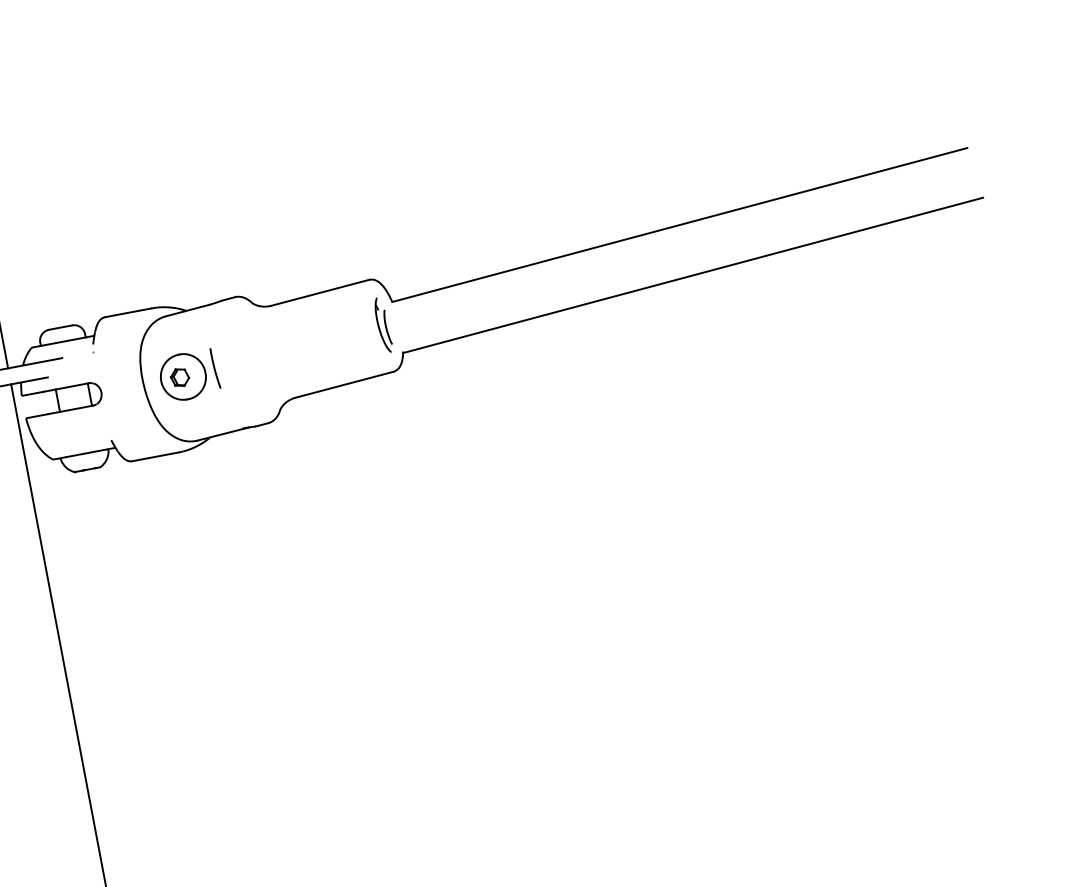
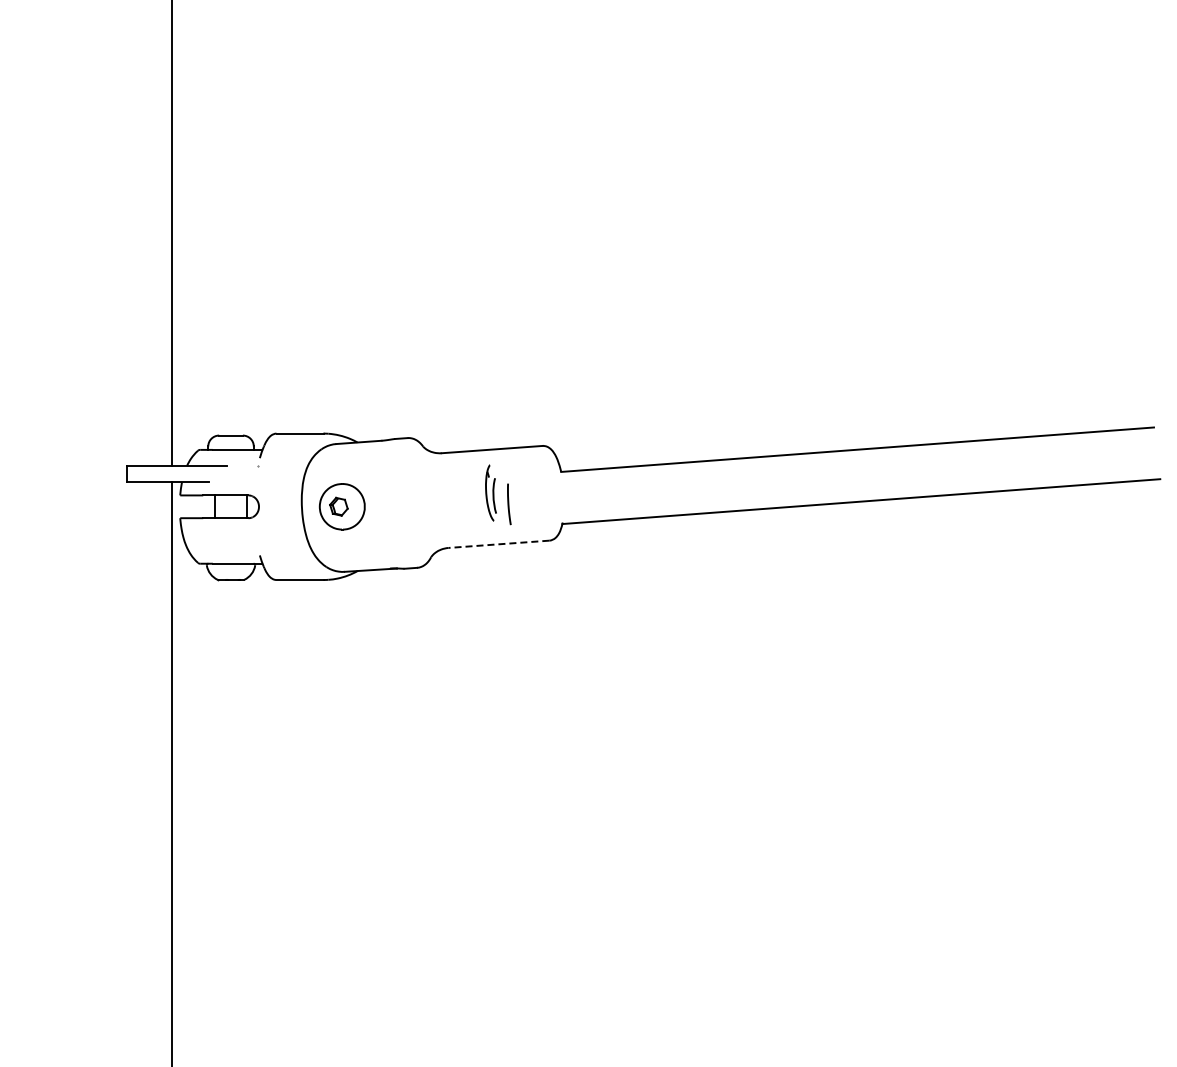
part: (382, 324) -> (490, 492), moved
curve: (215, 368) -> (509, 504), moved
line: (344, 385) -> (498, 544), solid -> dashed

